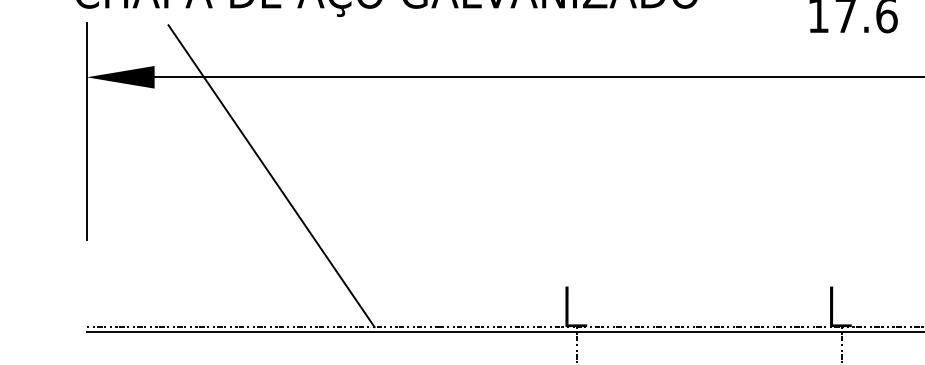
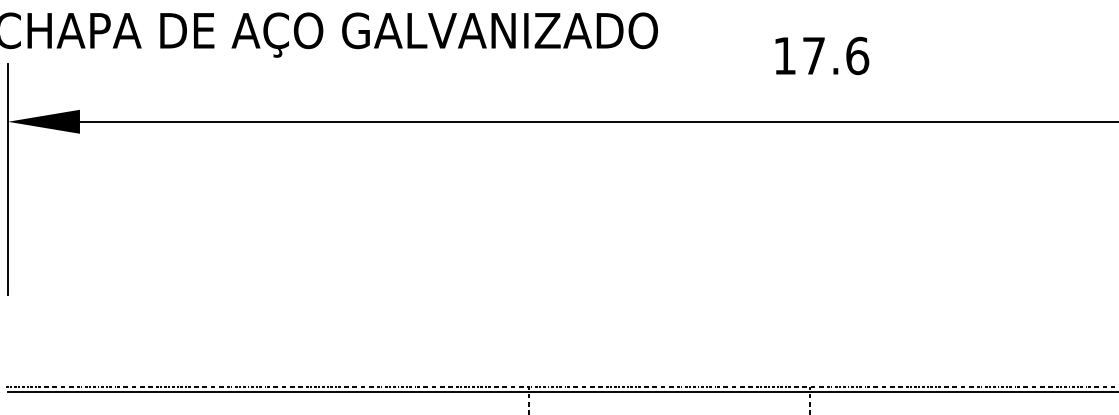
line: (270, 175) -> (203, 226), removed
fill: (576, 306) -> (527, 365), removed
fill: (840, 306) -> (808, 365), removed

